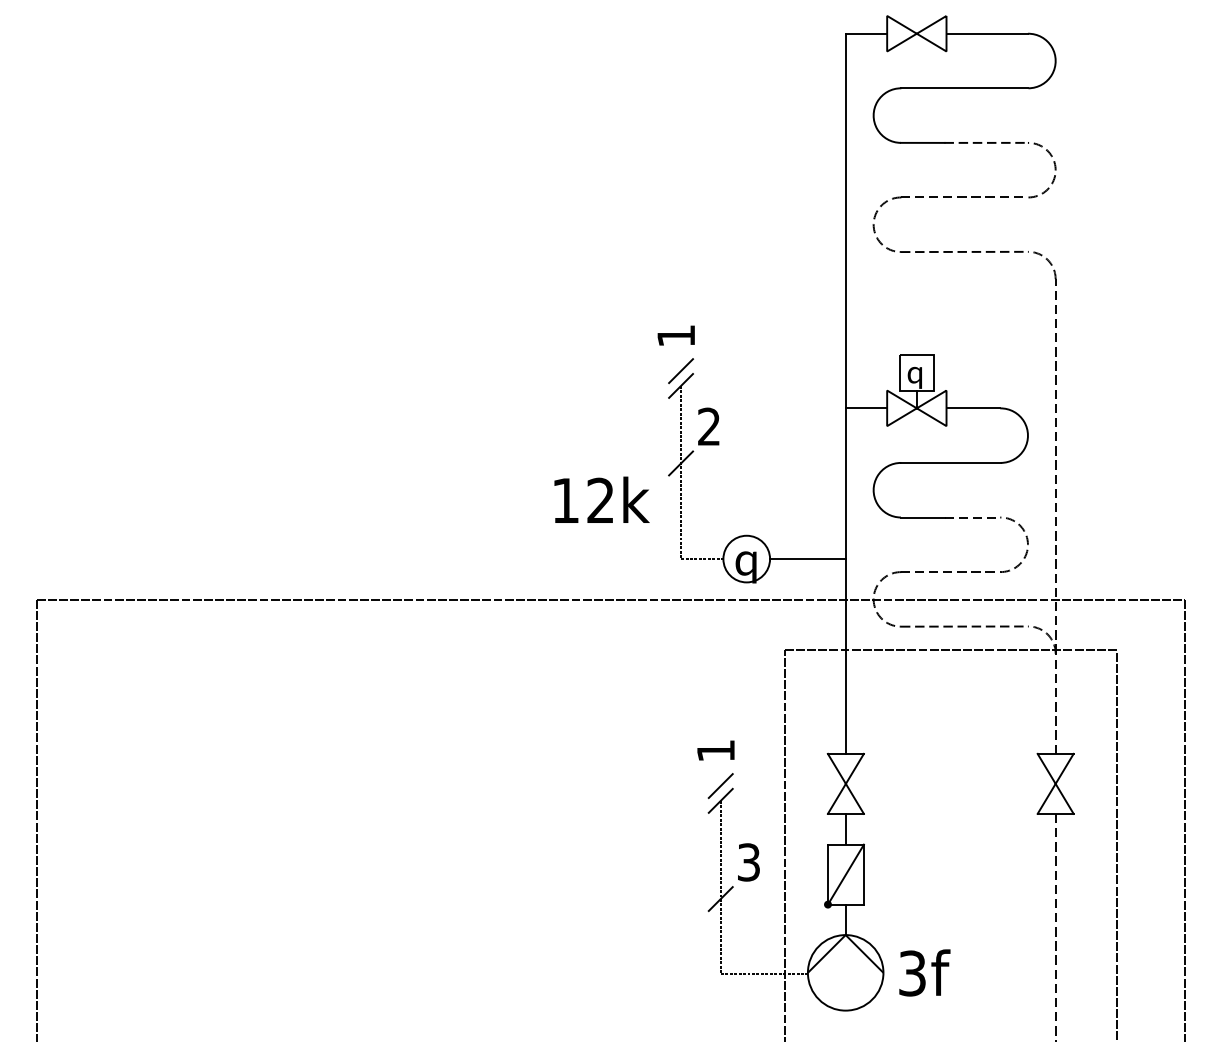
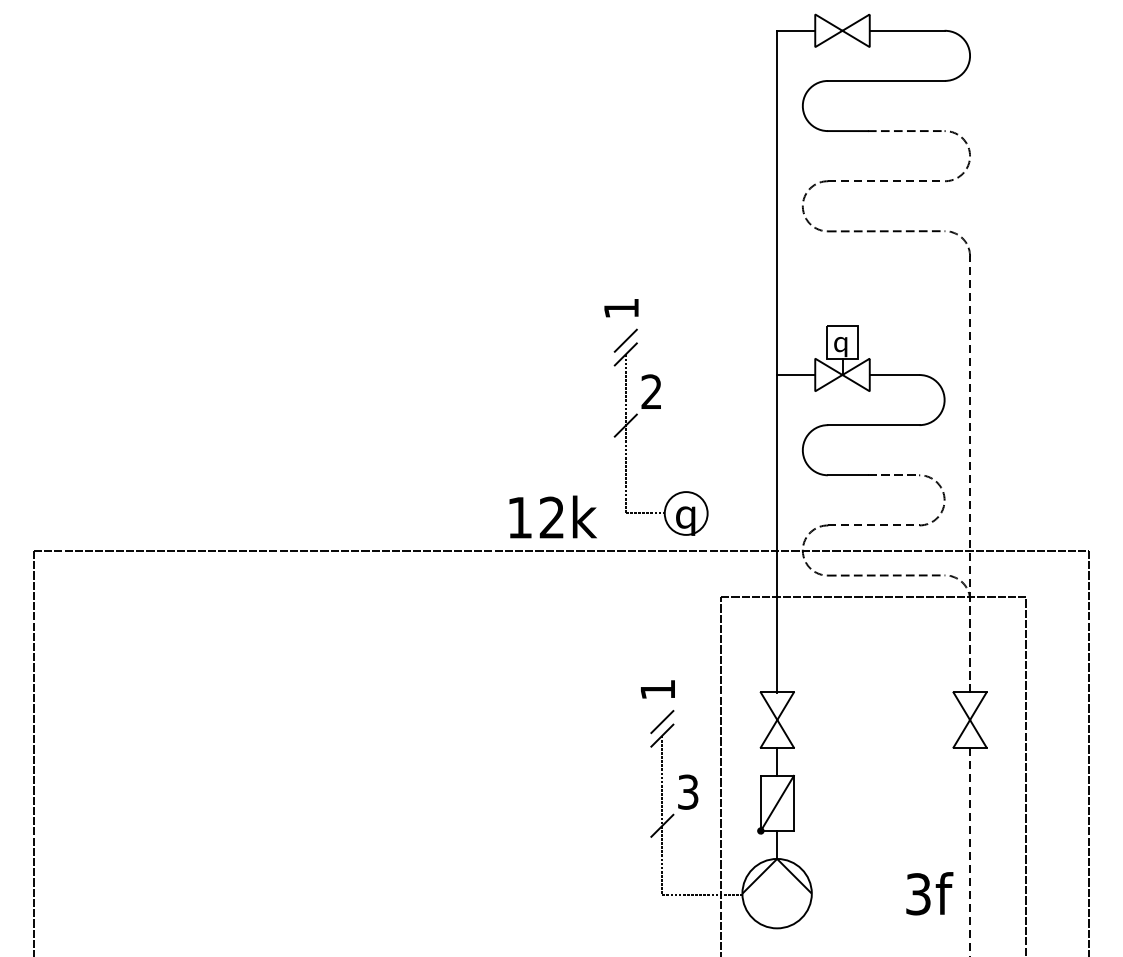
text: (601, 499) -> (552, 516), moved
line: (807, 559) -> (742, 513), removed
text: (924, 972) -> (929, 893), moved

